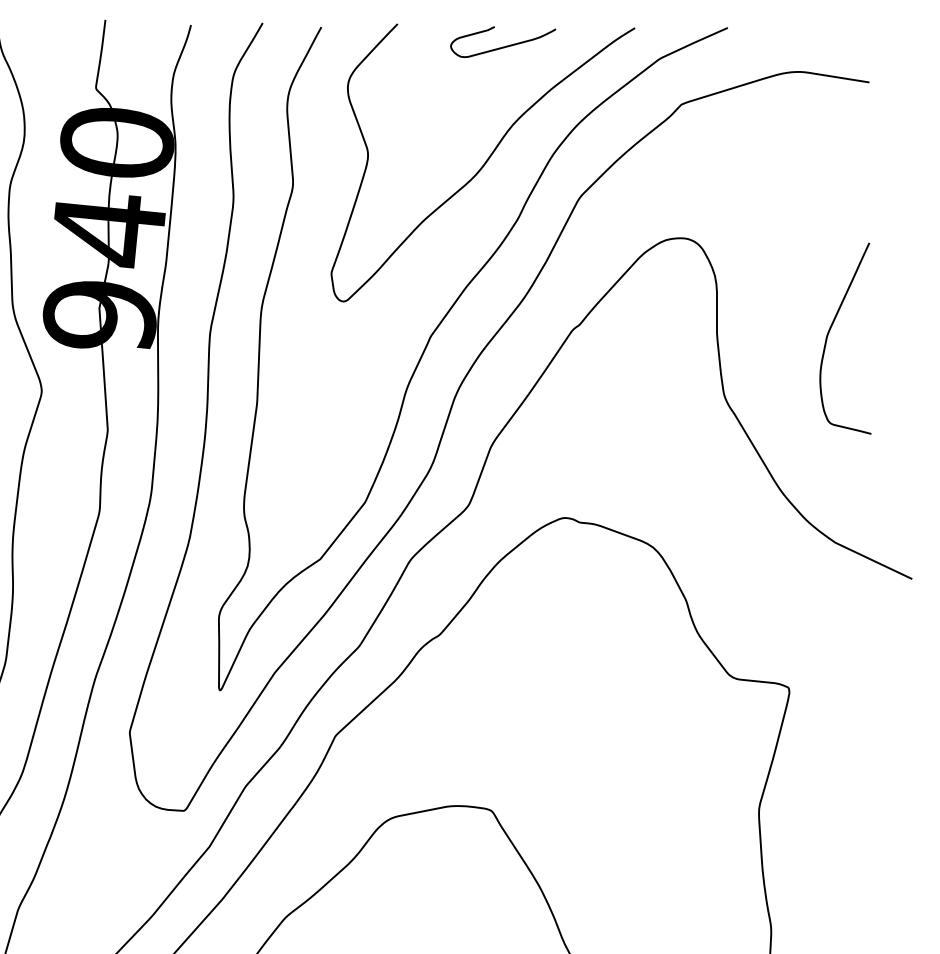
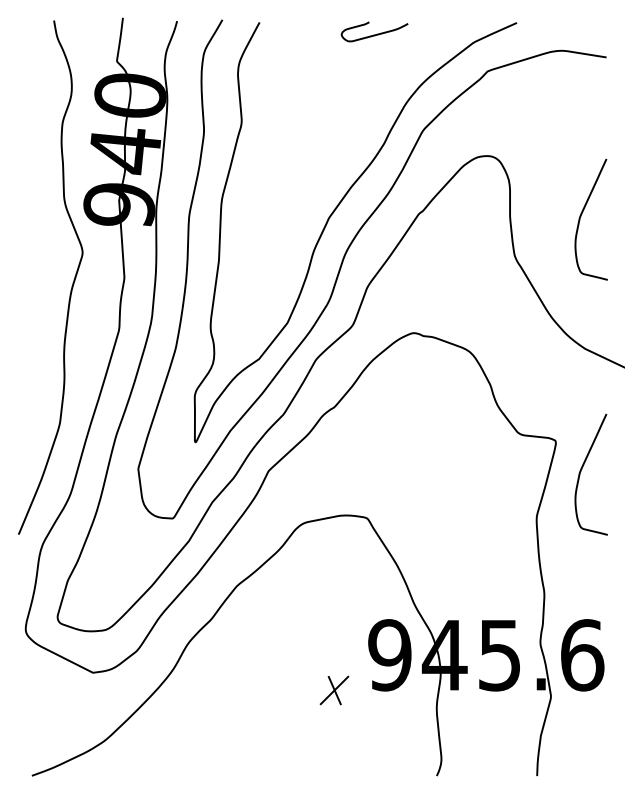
curve: (483, 163) -> (362, 108), removed
curve: (831, 733) -> (582, 469), added

